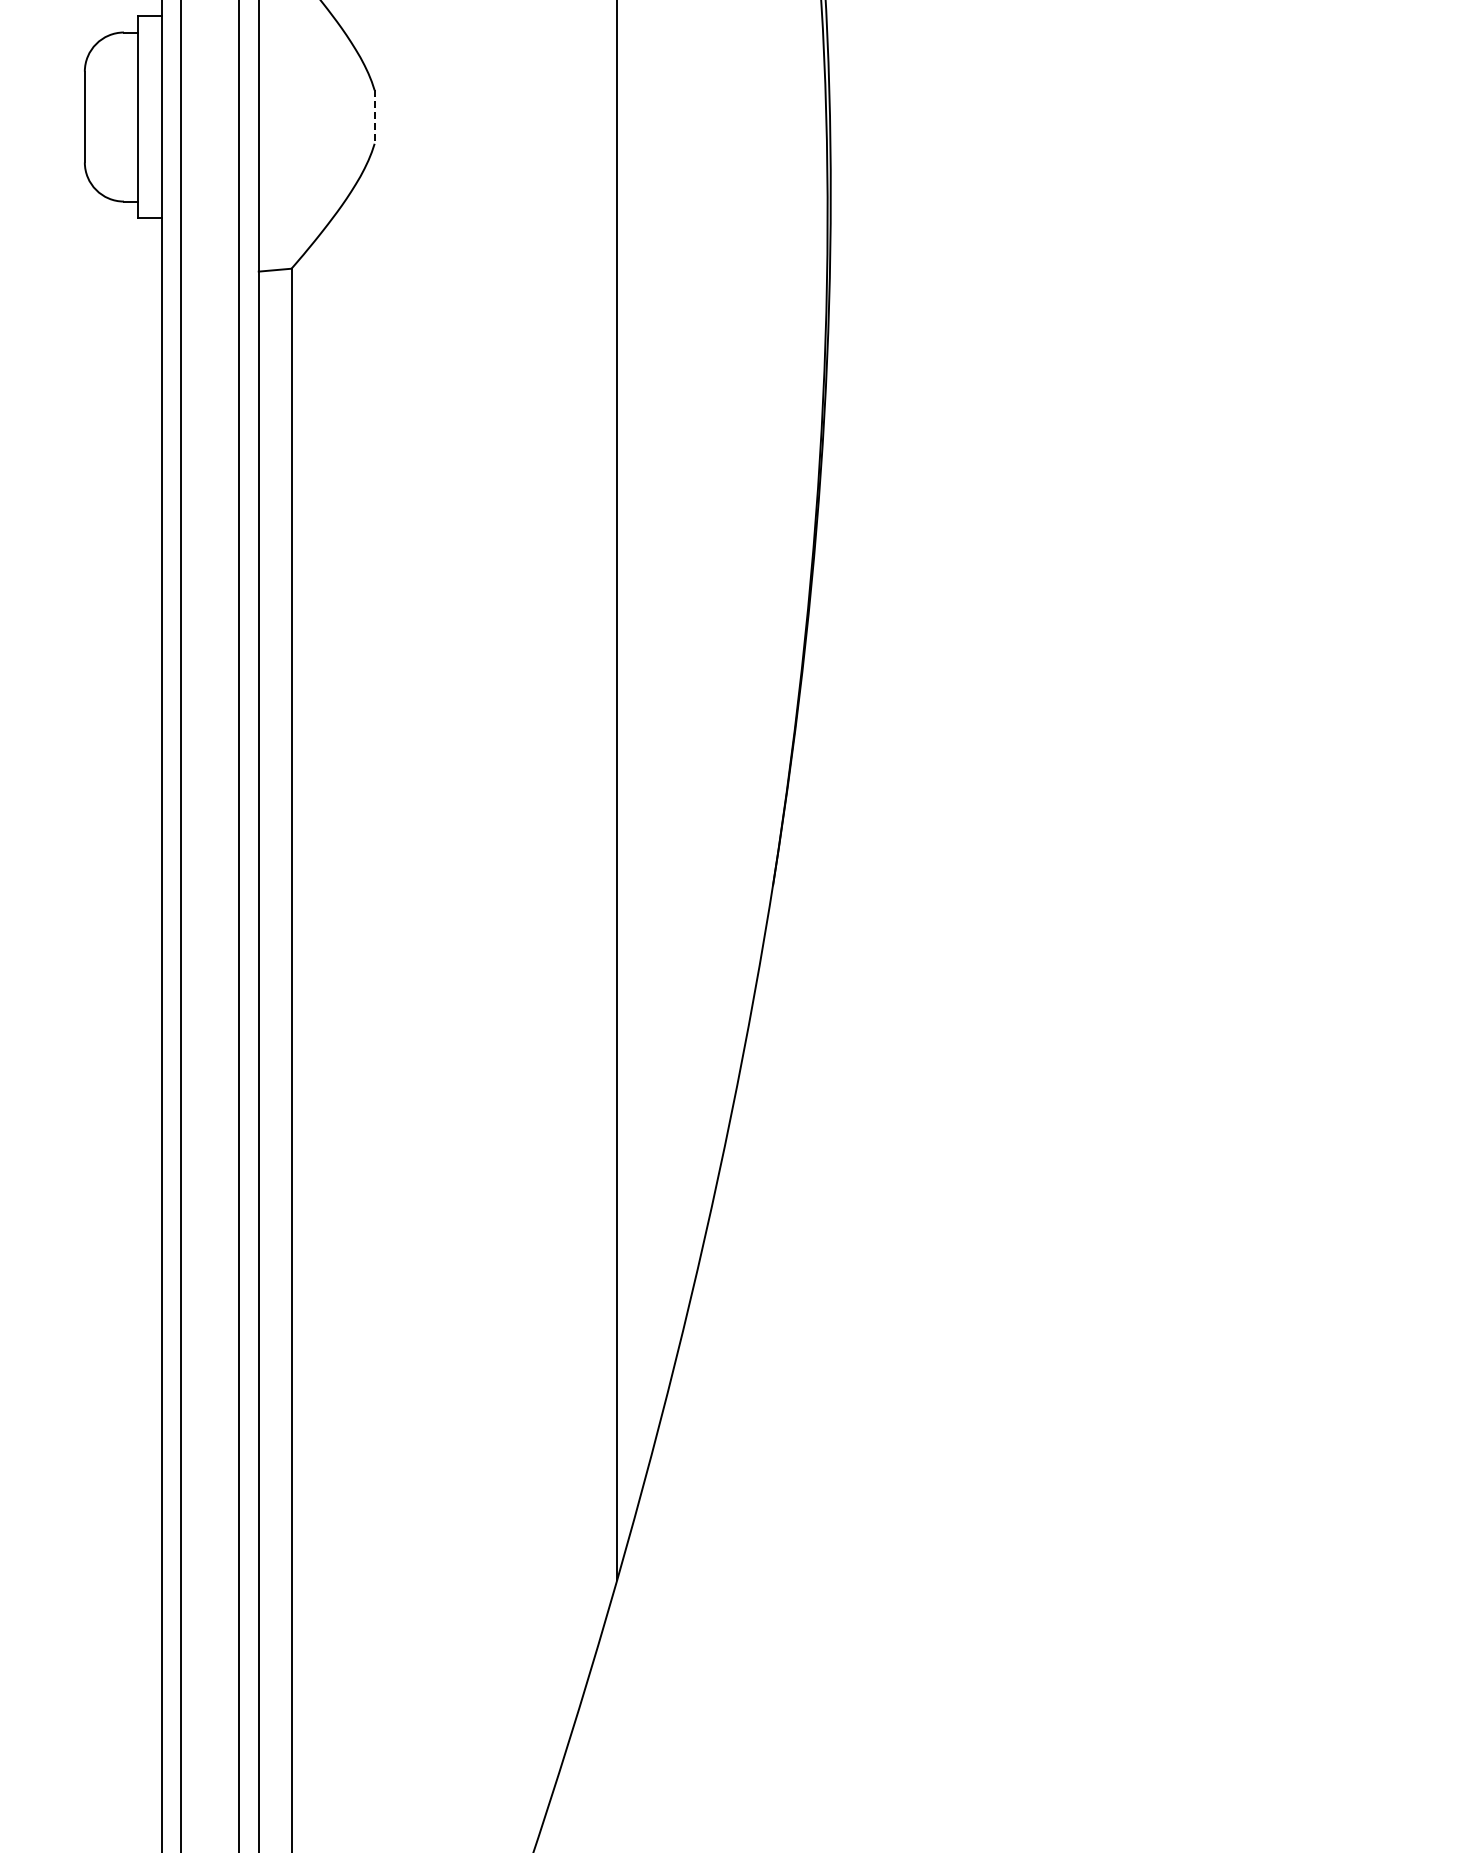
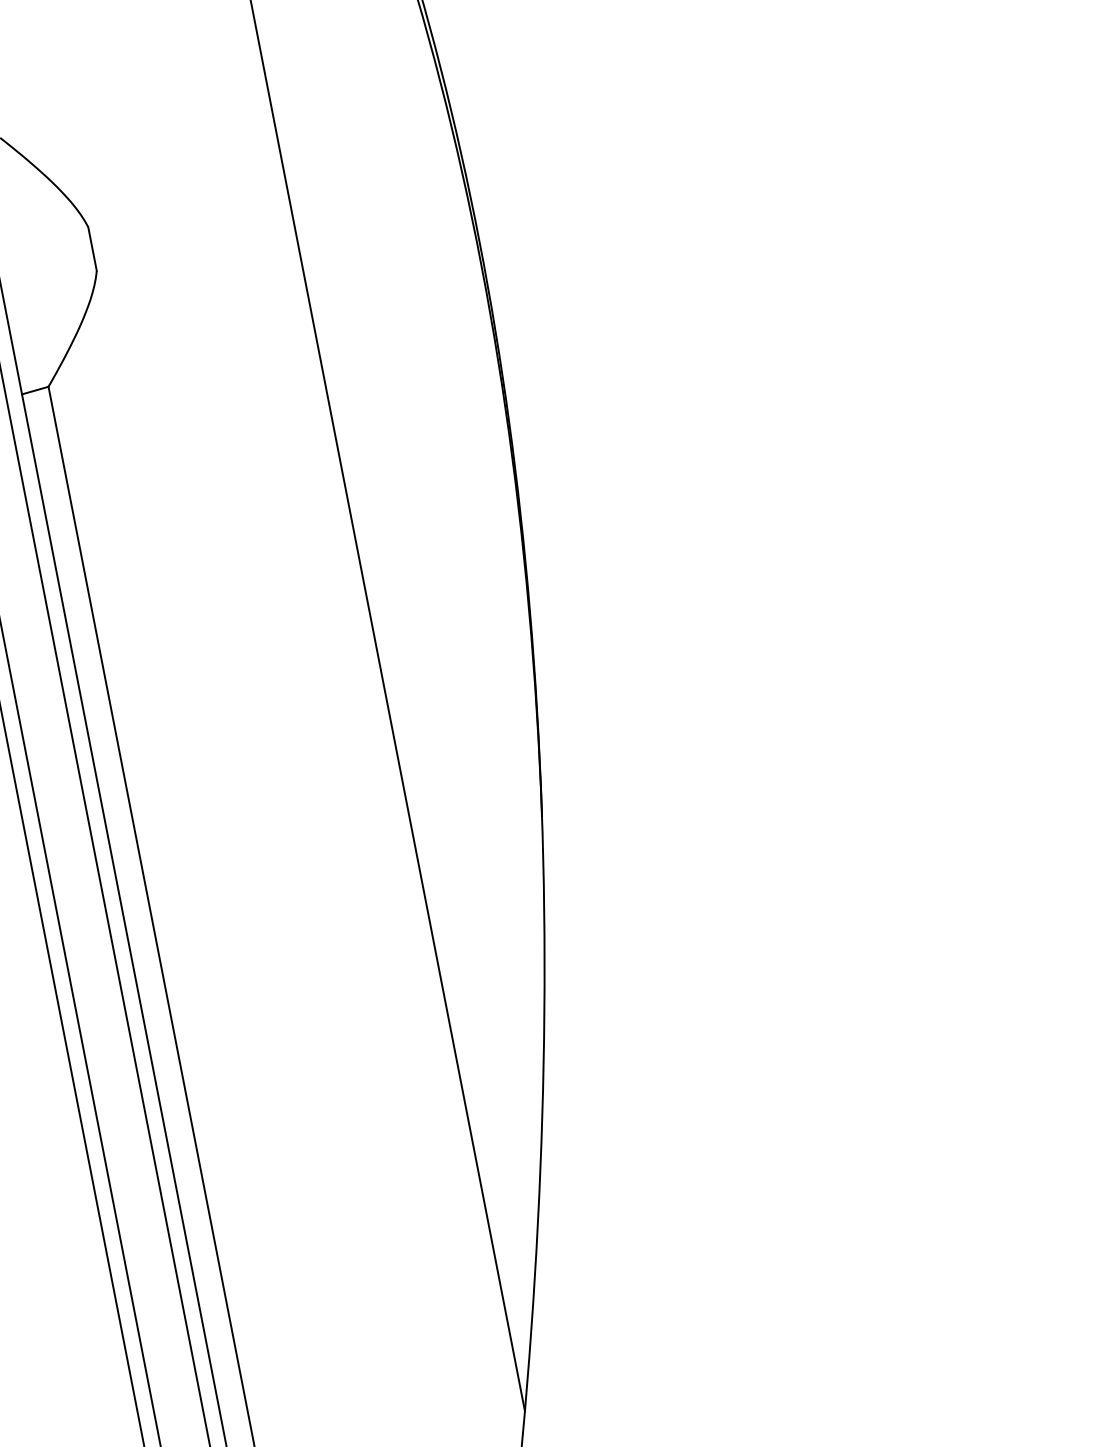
line: (374, 117) -> (92, 249), dashed -> solid

